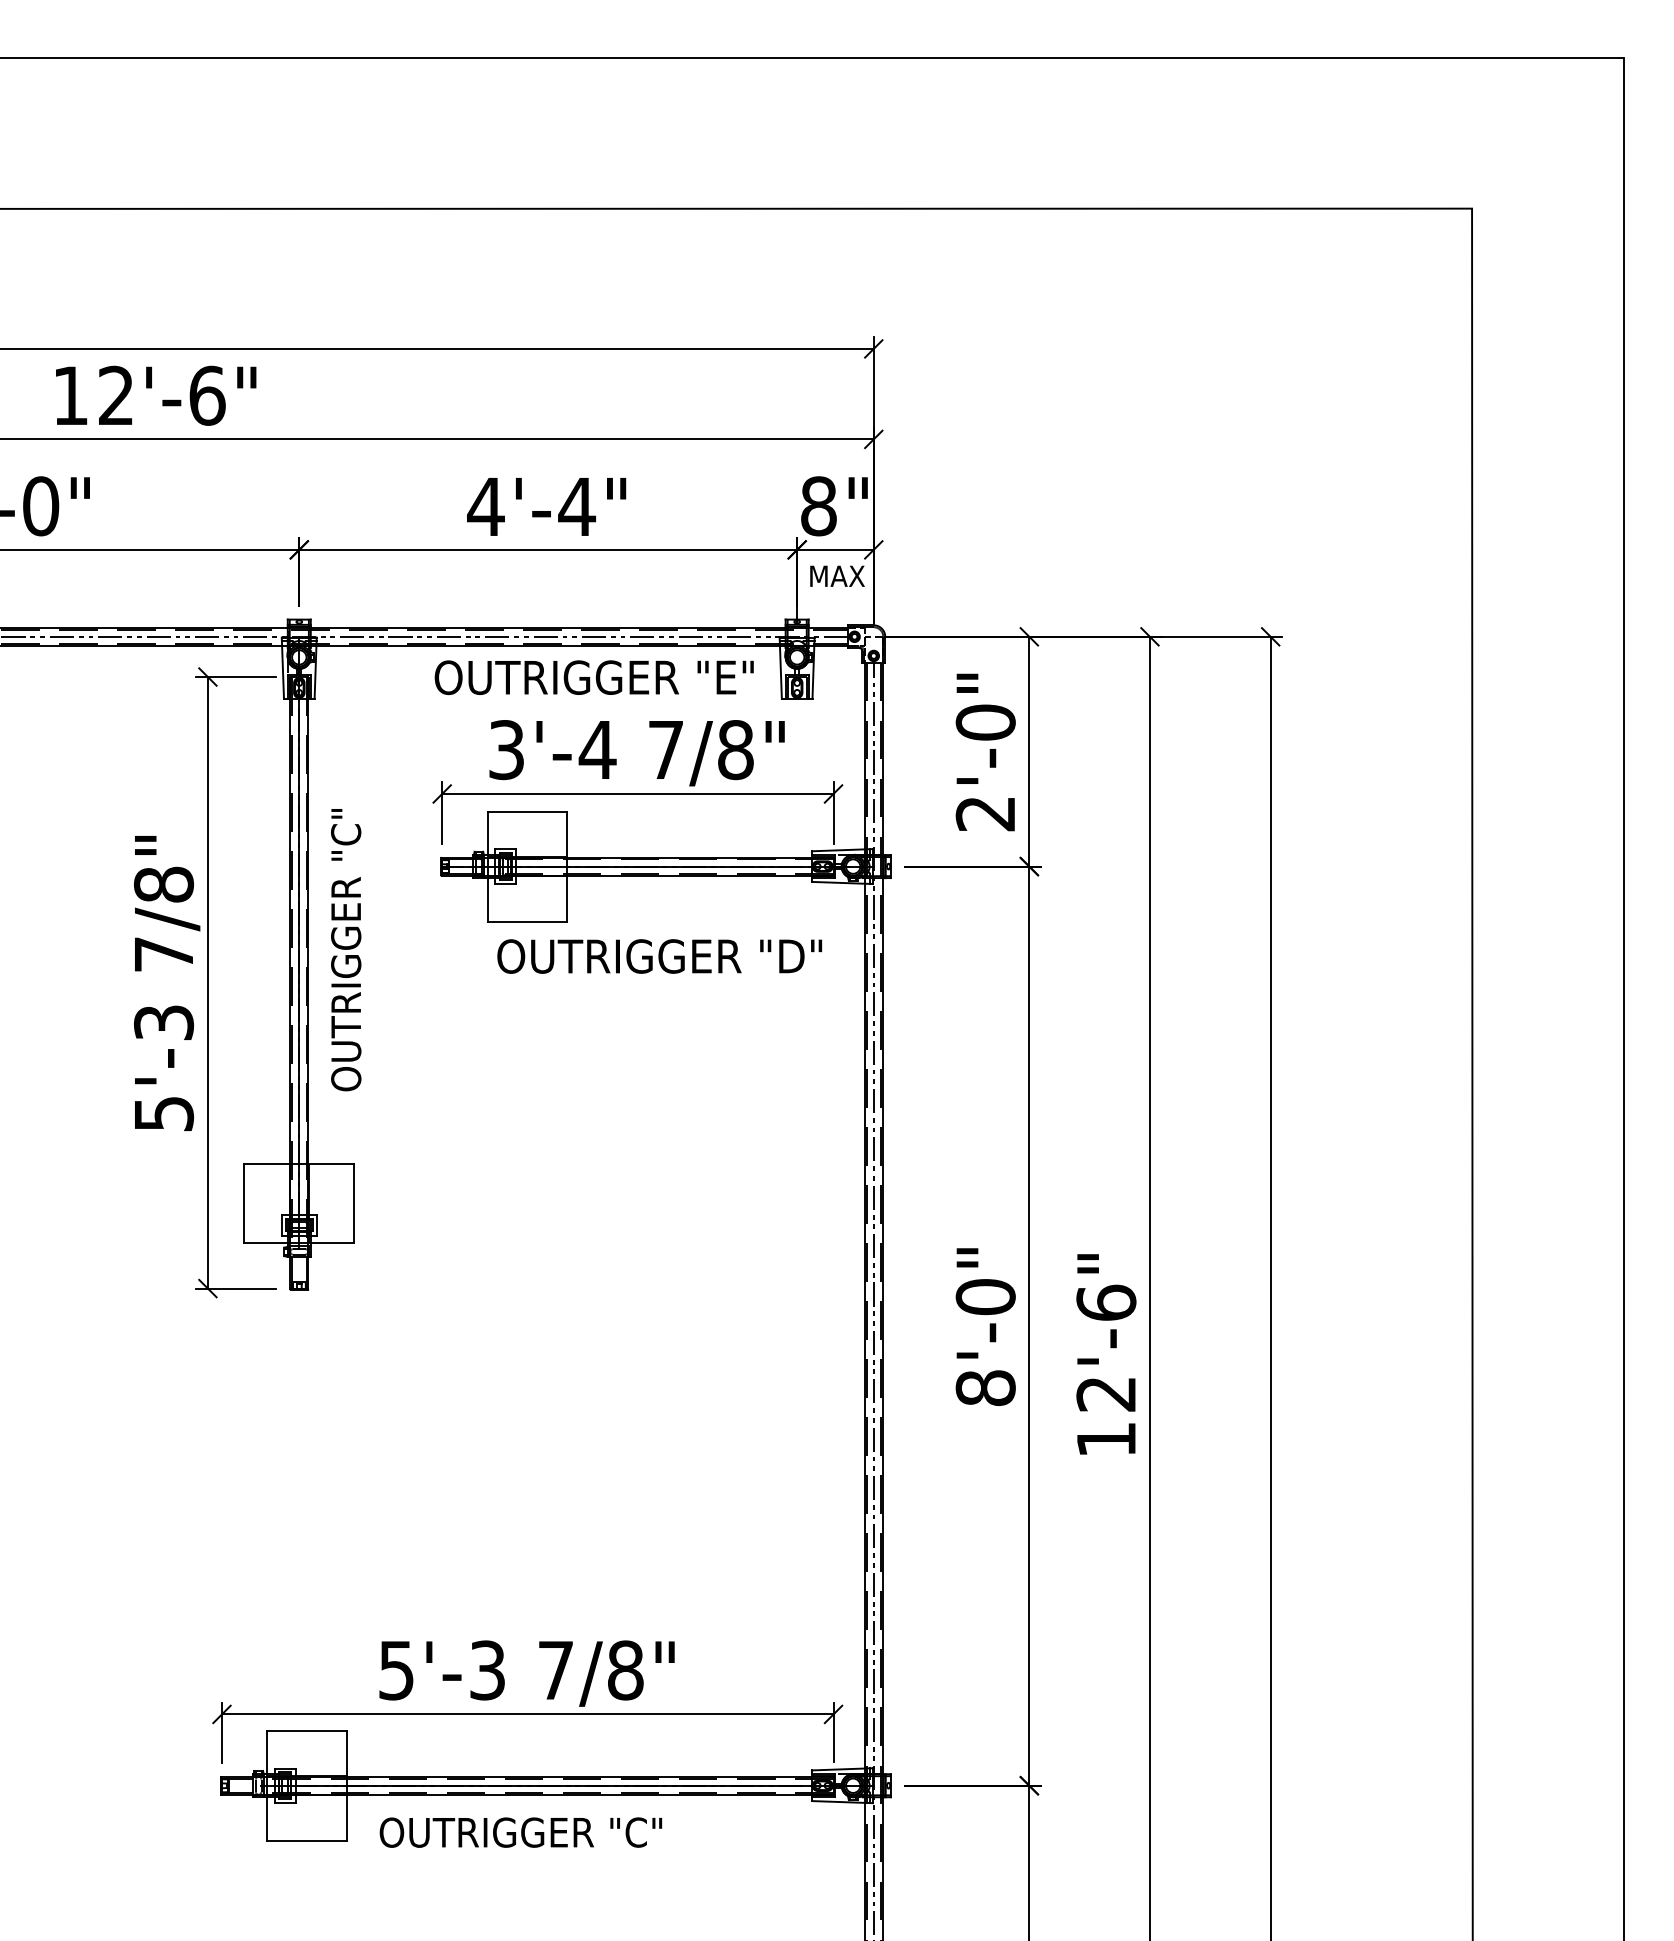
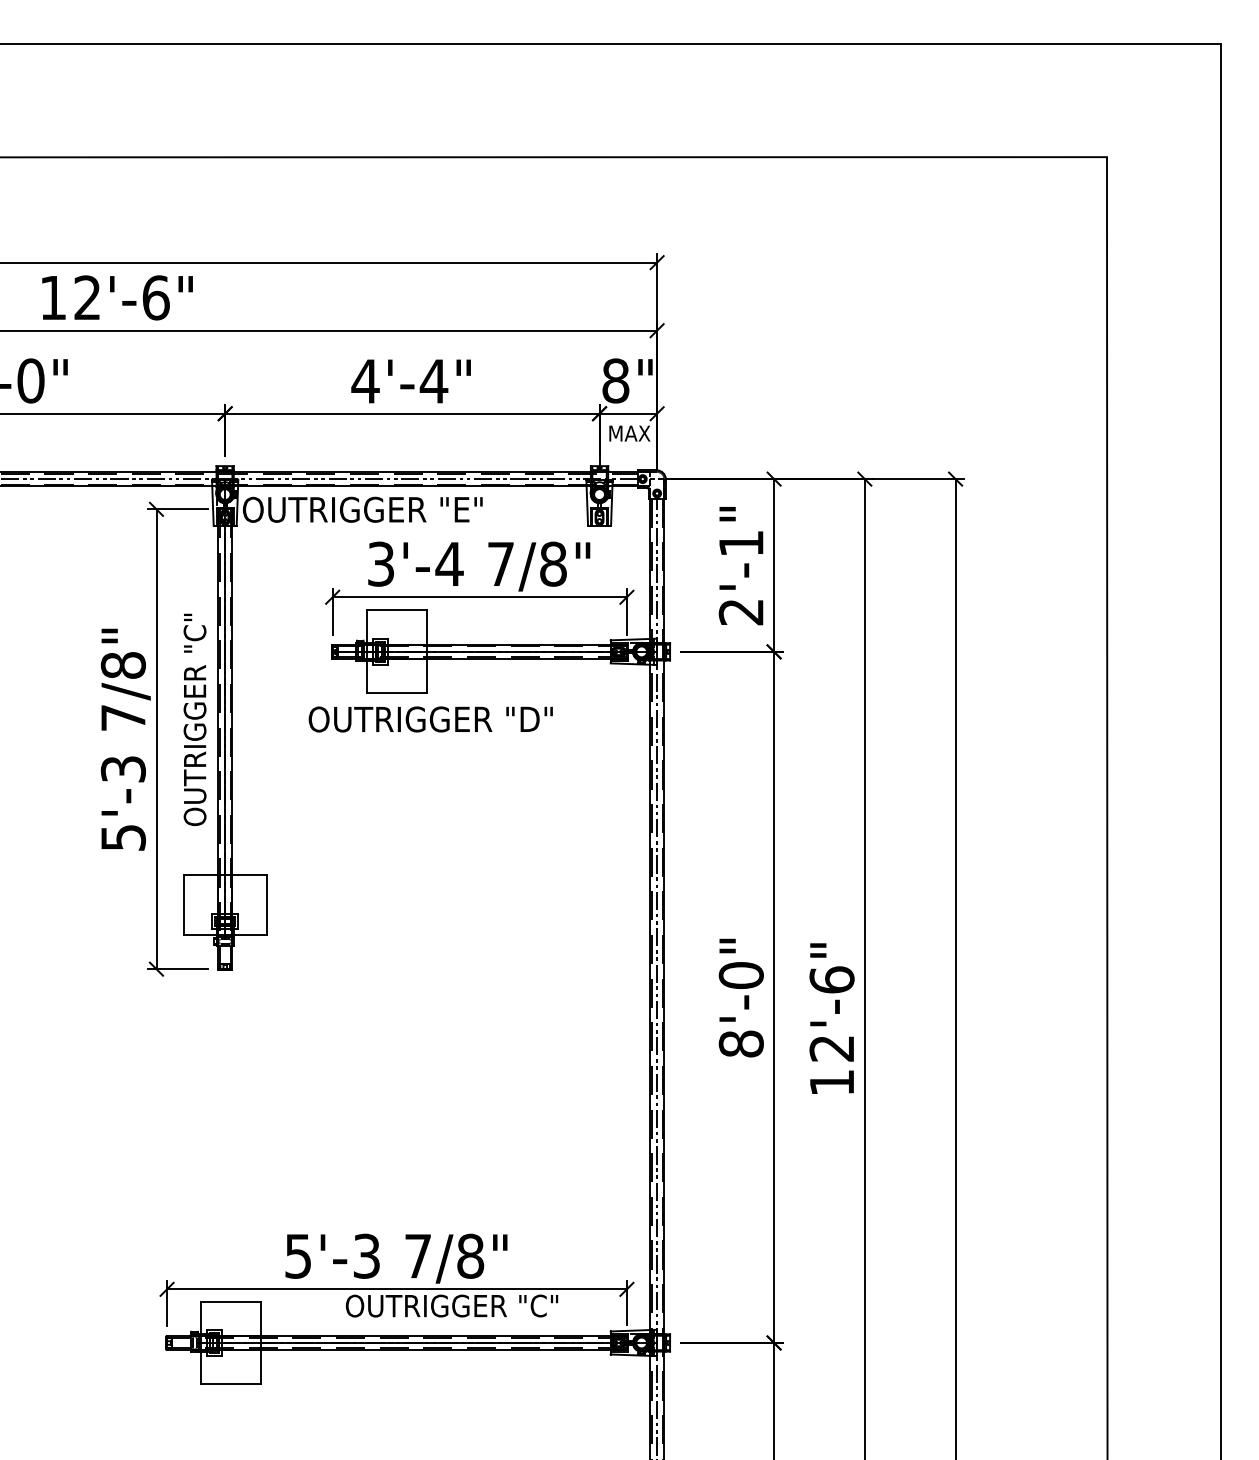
text: (593, 677) -> (362, 509), moved
text: (985, 722) -> (741, 543), 2'-0" -> 2'-1"
text: (346, 950) -> (195, 720), moved
text: (659, 956) -> (430, 719), moved
text: (520, 1832) -> (451, 1305), moved

